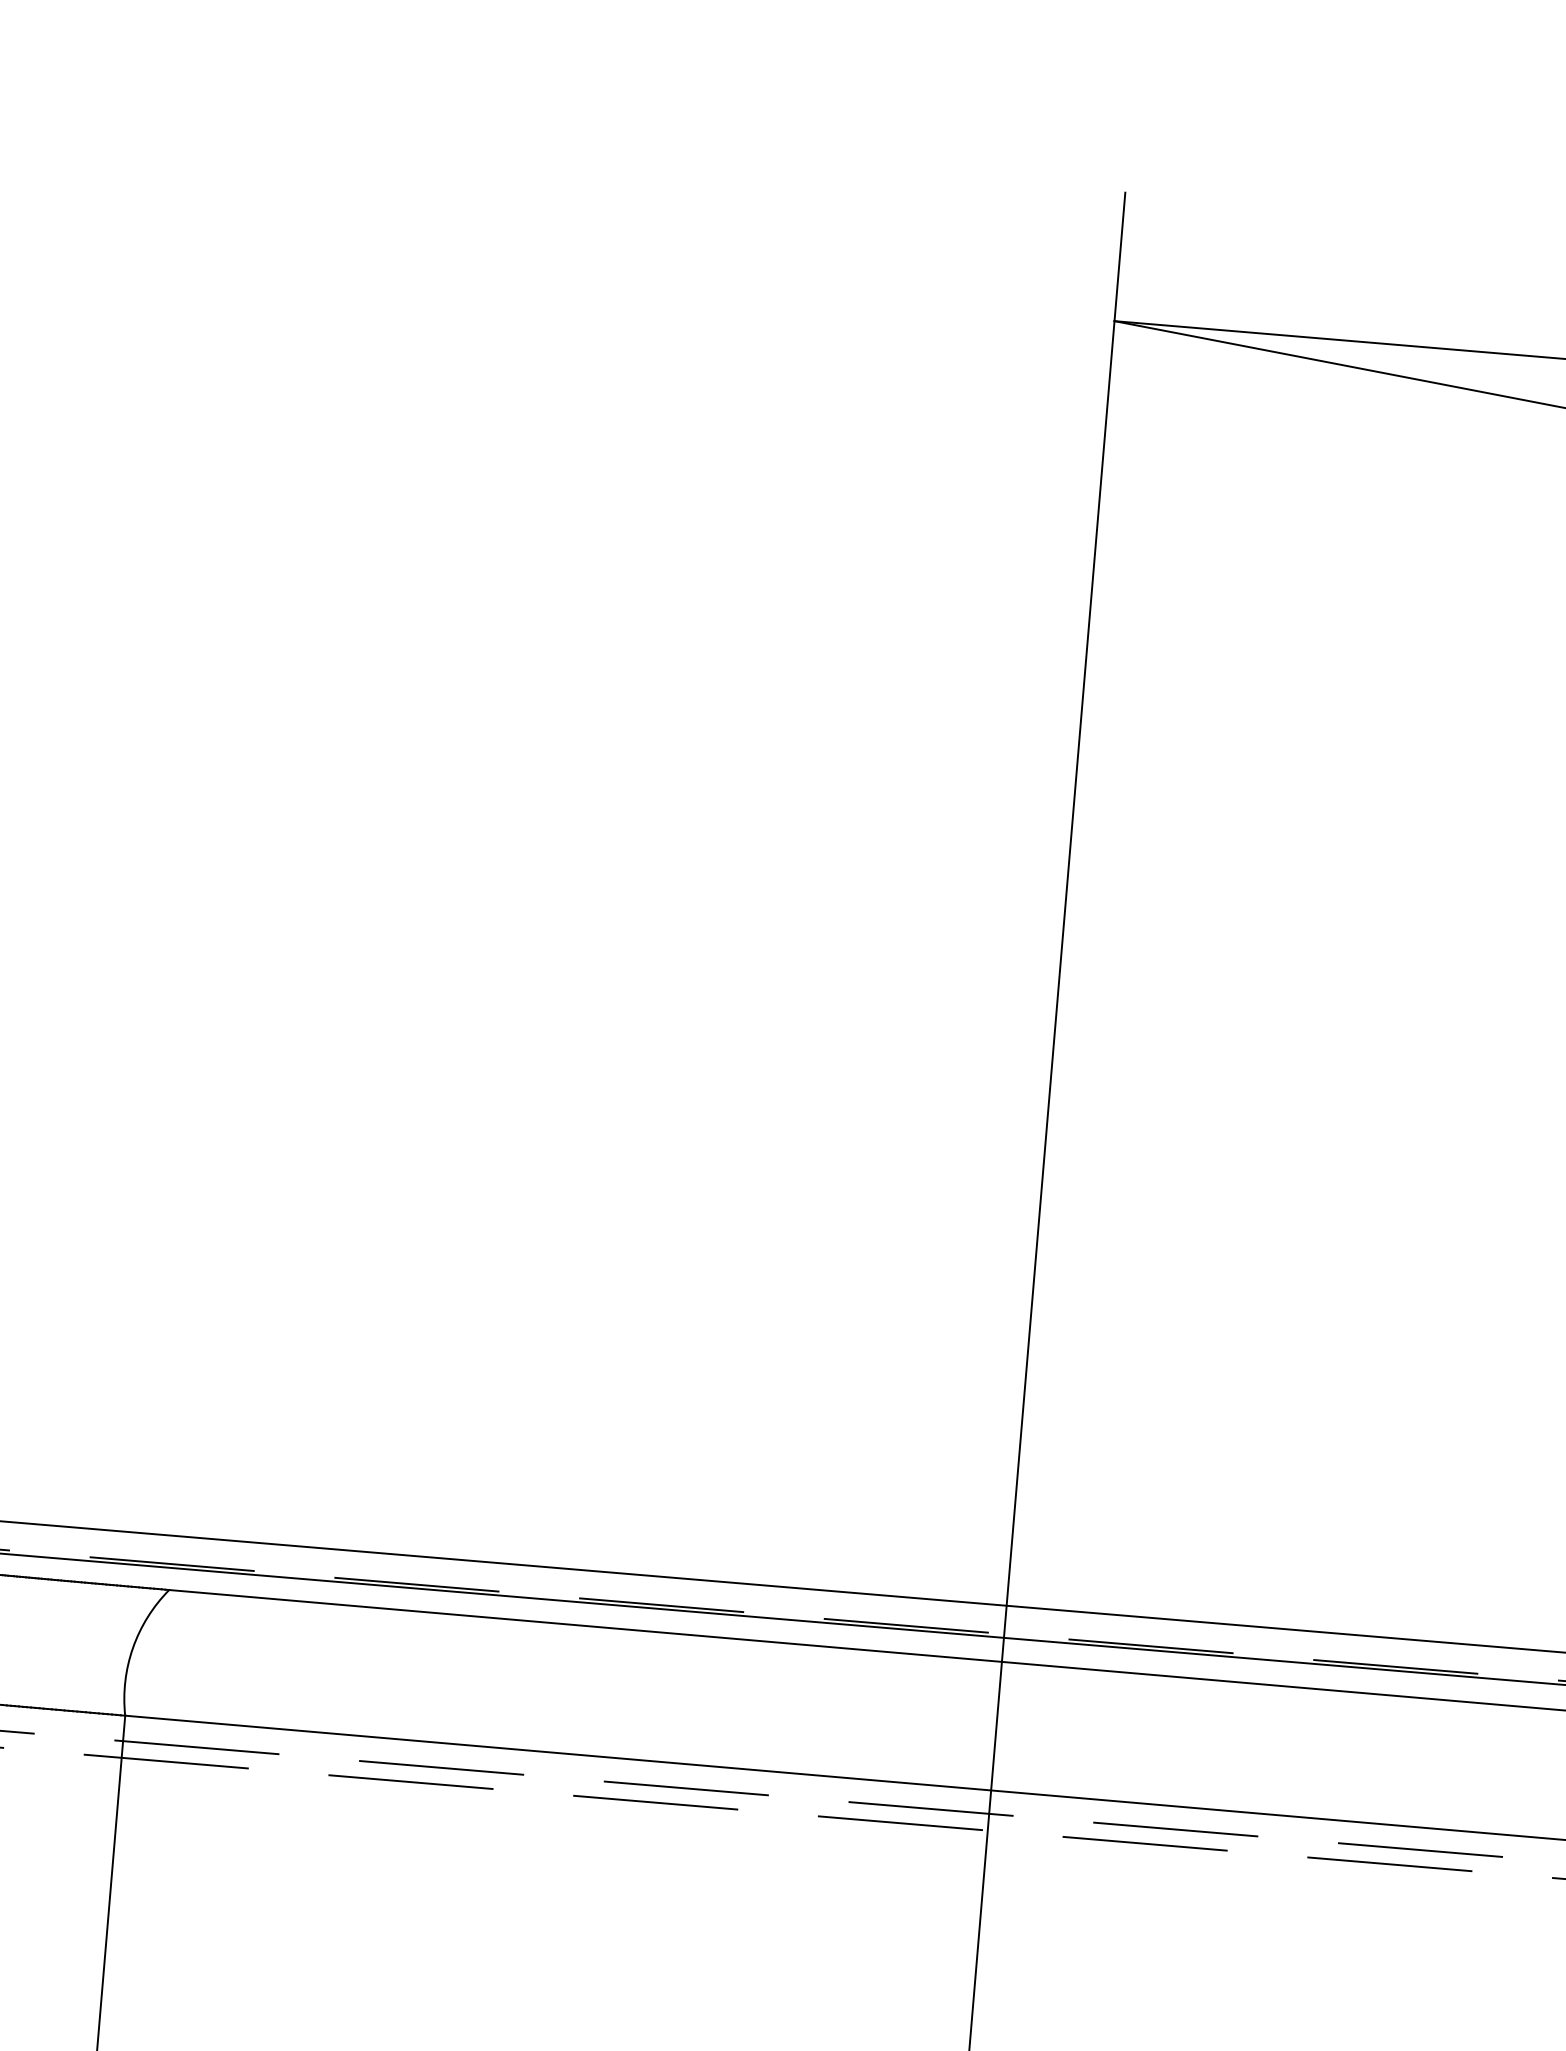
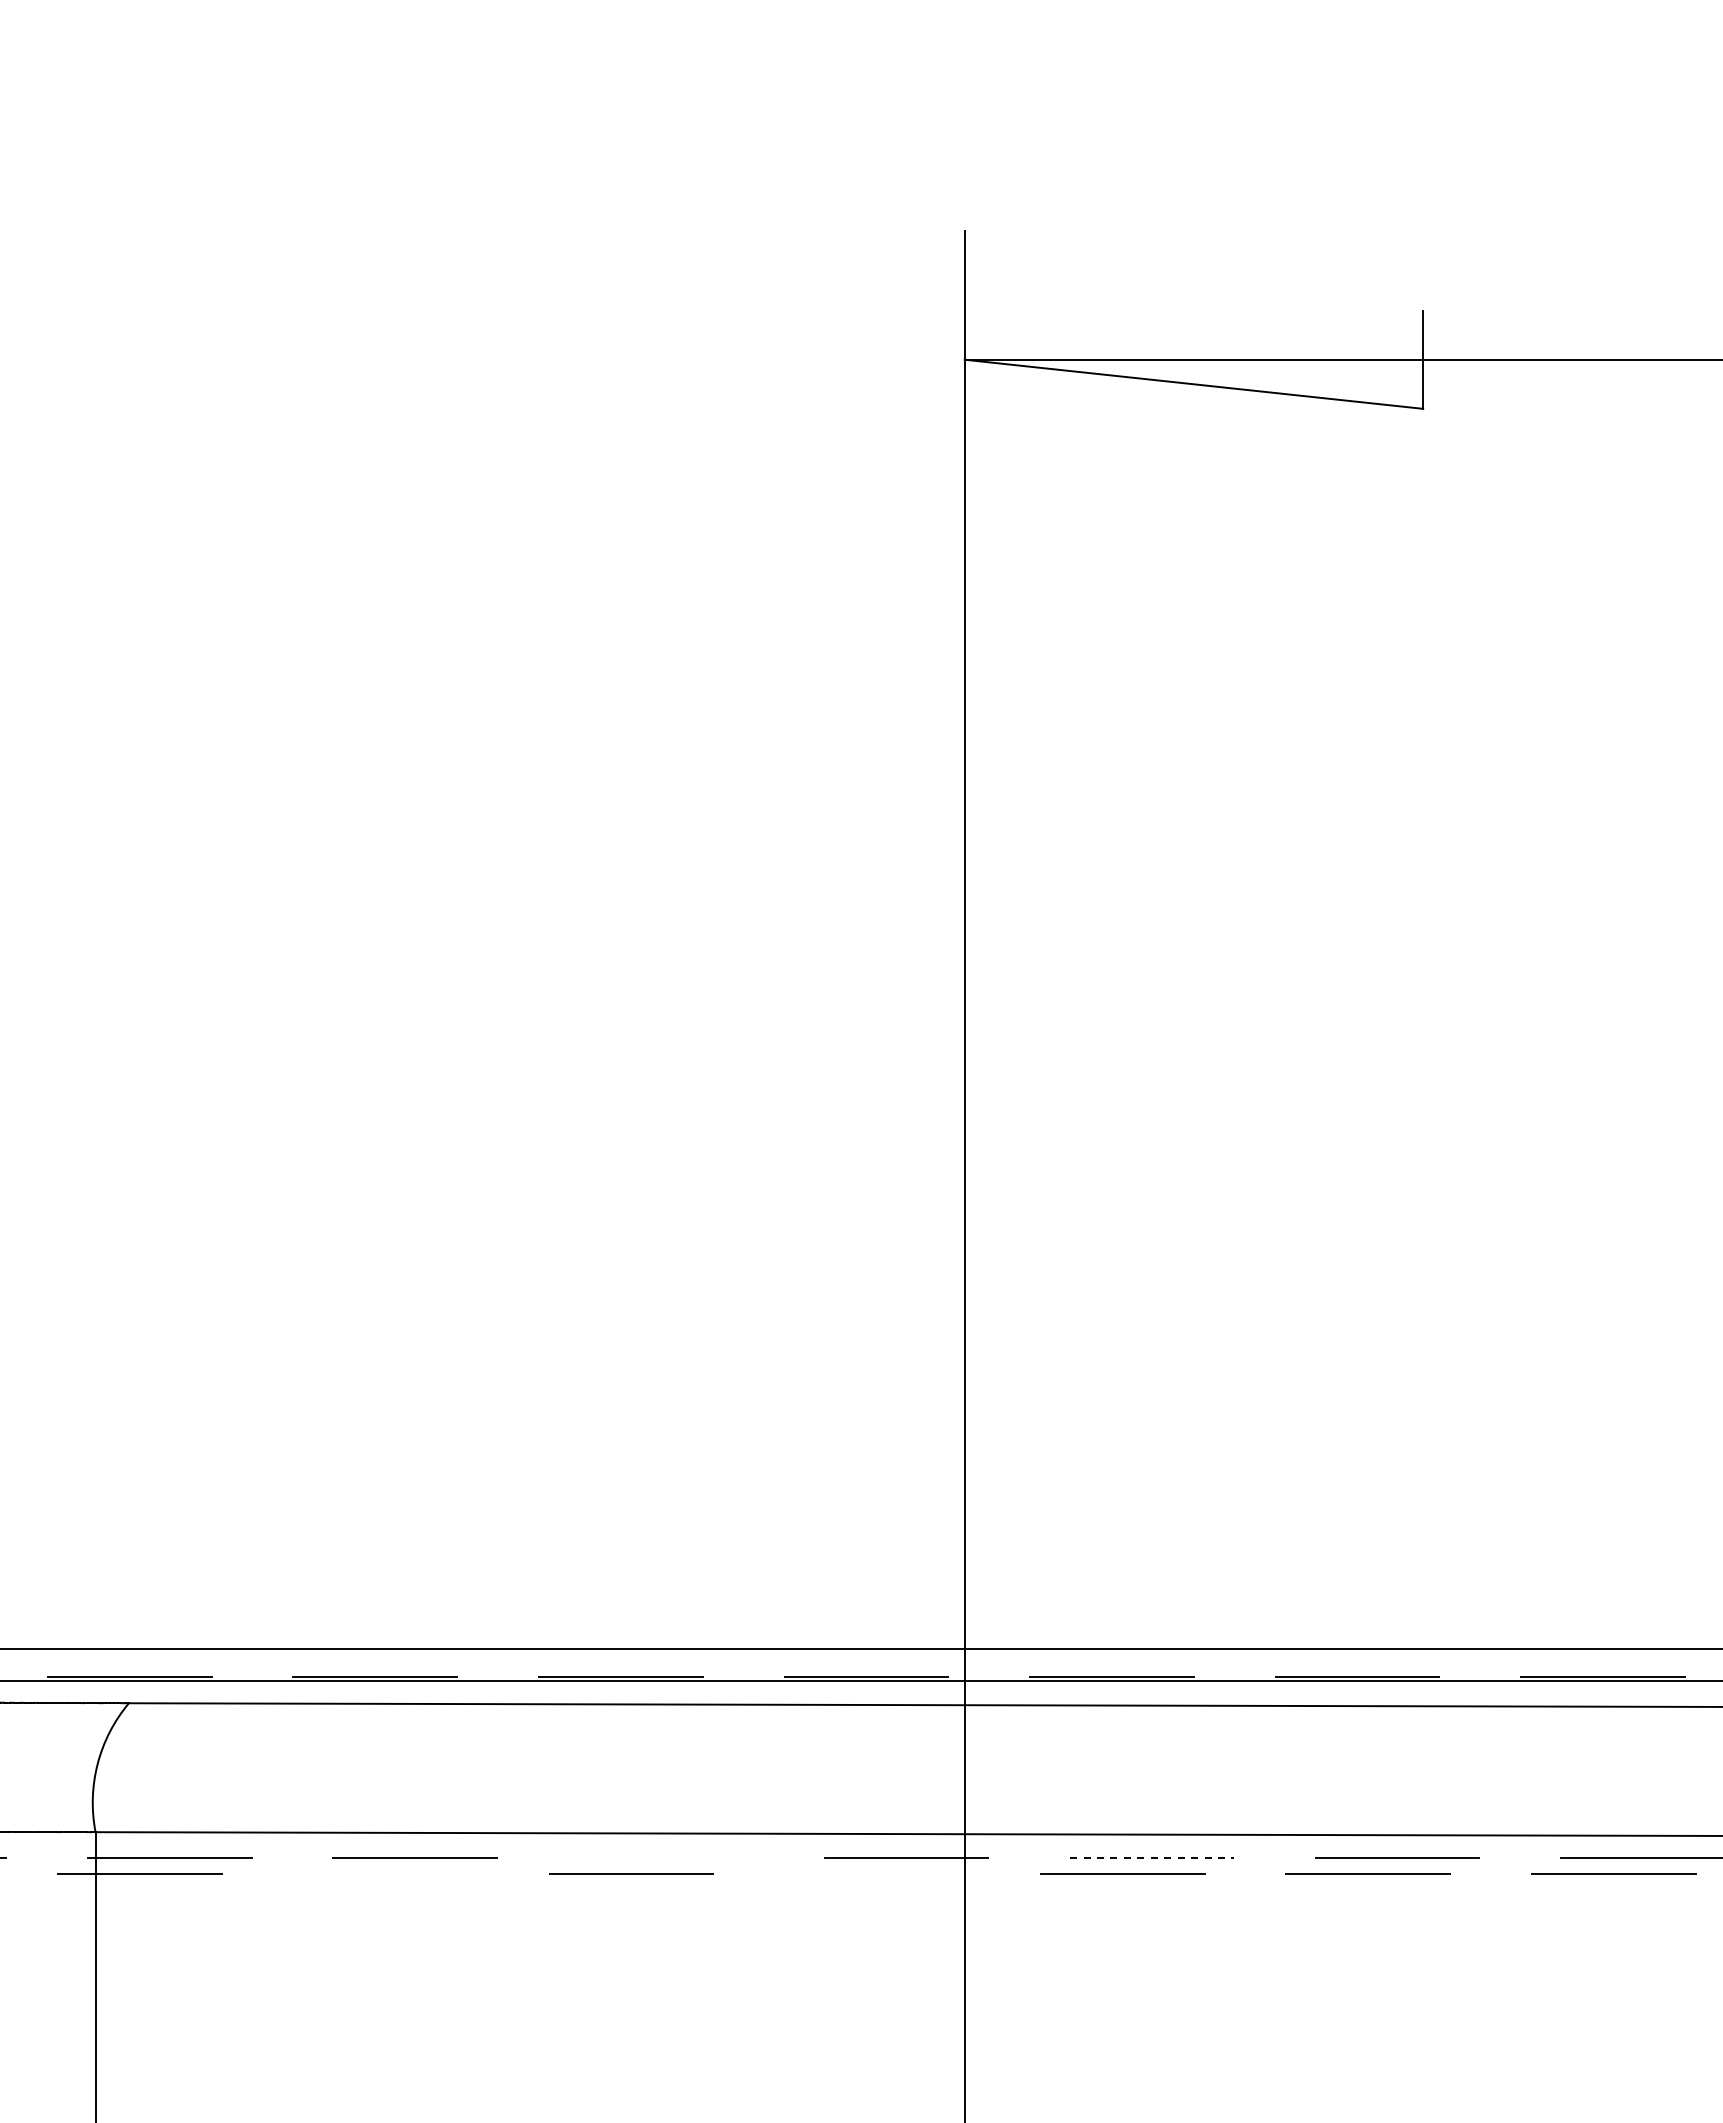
line: (410, 1782) -> (385, 1874), removed
line: (686, 1788) -> (660, 1857), removed
line: (899, 1823) -> (876, 1874), removed
line: (1175, 1829) -> (1151, 1857), solid -> dashed

